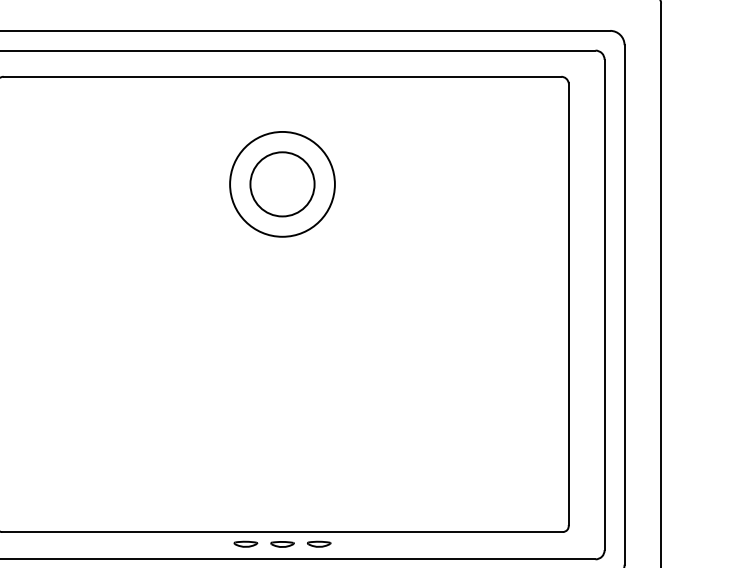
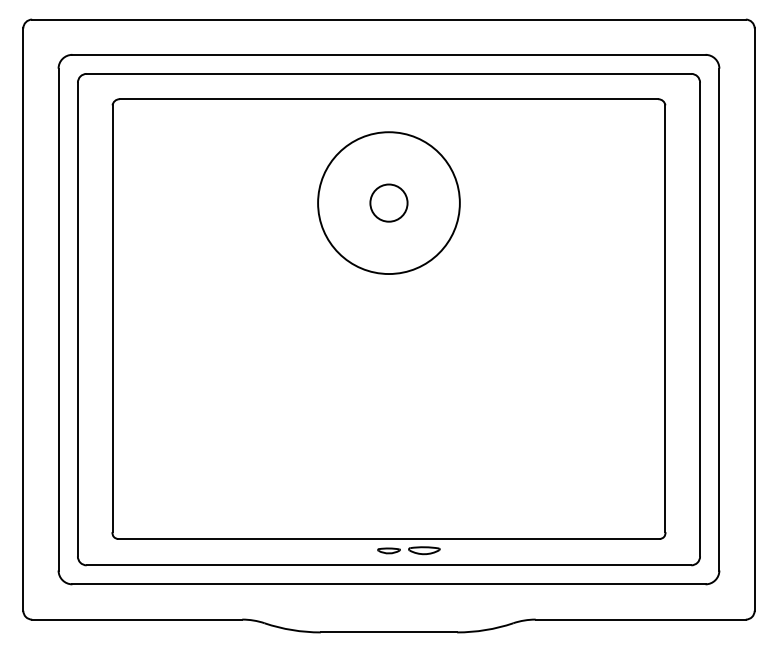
circle: (282, 183) -> (388, 202), size x1.4
circle: (282, 184) -> (388, 203), size x0.6
part: (245, 544) -> (353, 550), removed
part: (319, 544) -> (424, 550), size x1.4

